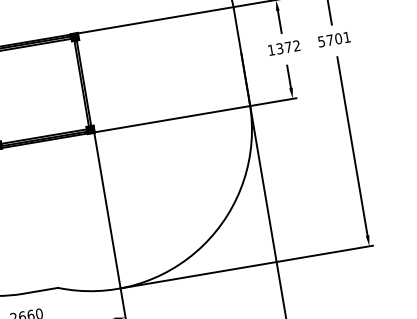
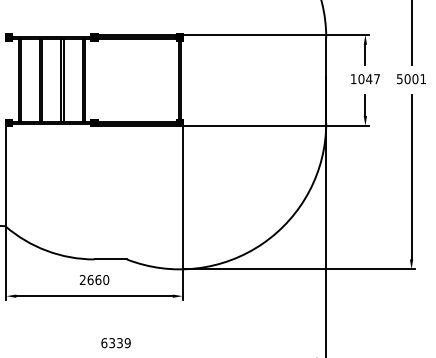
text: (330, 40) -> (407, 79), 5701 -> 5001
text: (287, 47) -> (368, 79), 1372 -> 1047

